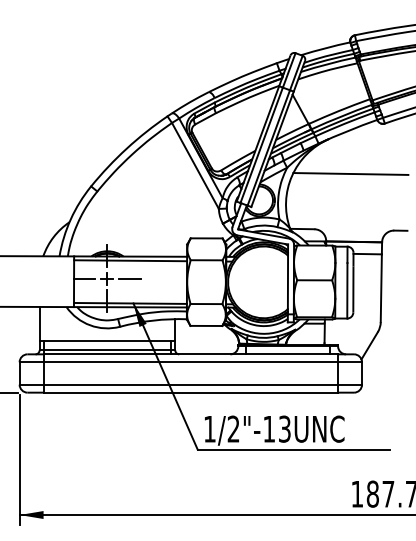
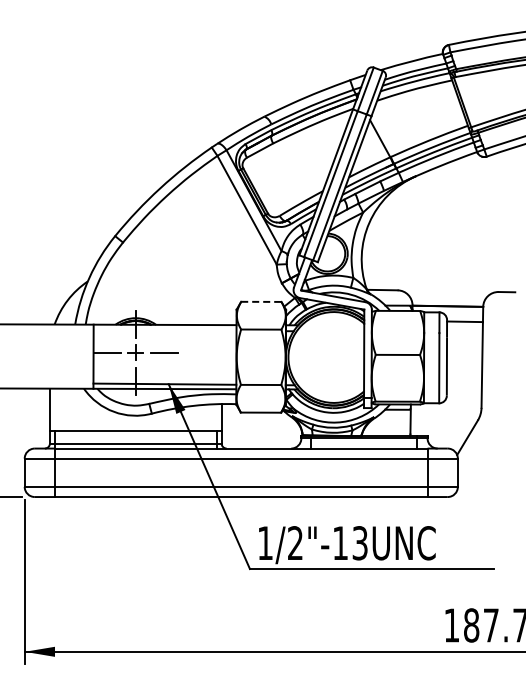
line: (350, 174) -> (443, 220), removed
line: (206, 238) -> (261, 301), solid -> dashed
line: (130, 260) -> (164, 329), removed

